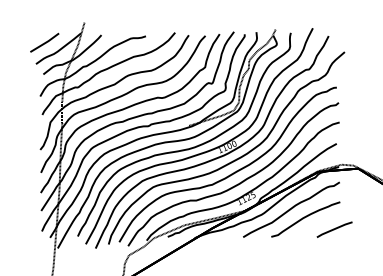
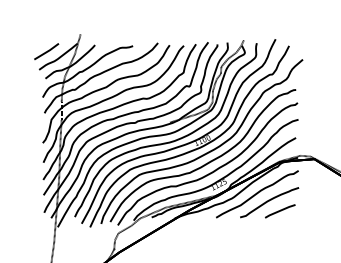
line: (334, 229) -> (280, 211), moved

